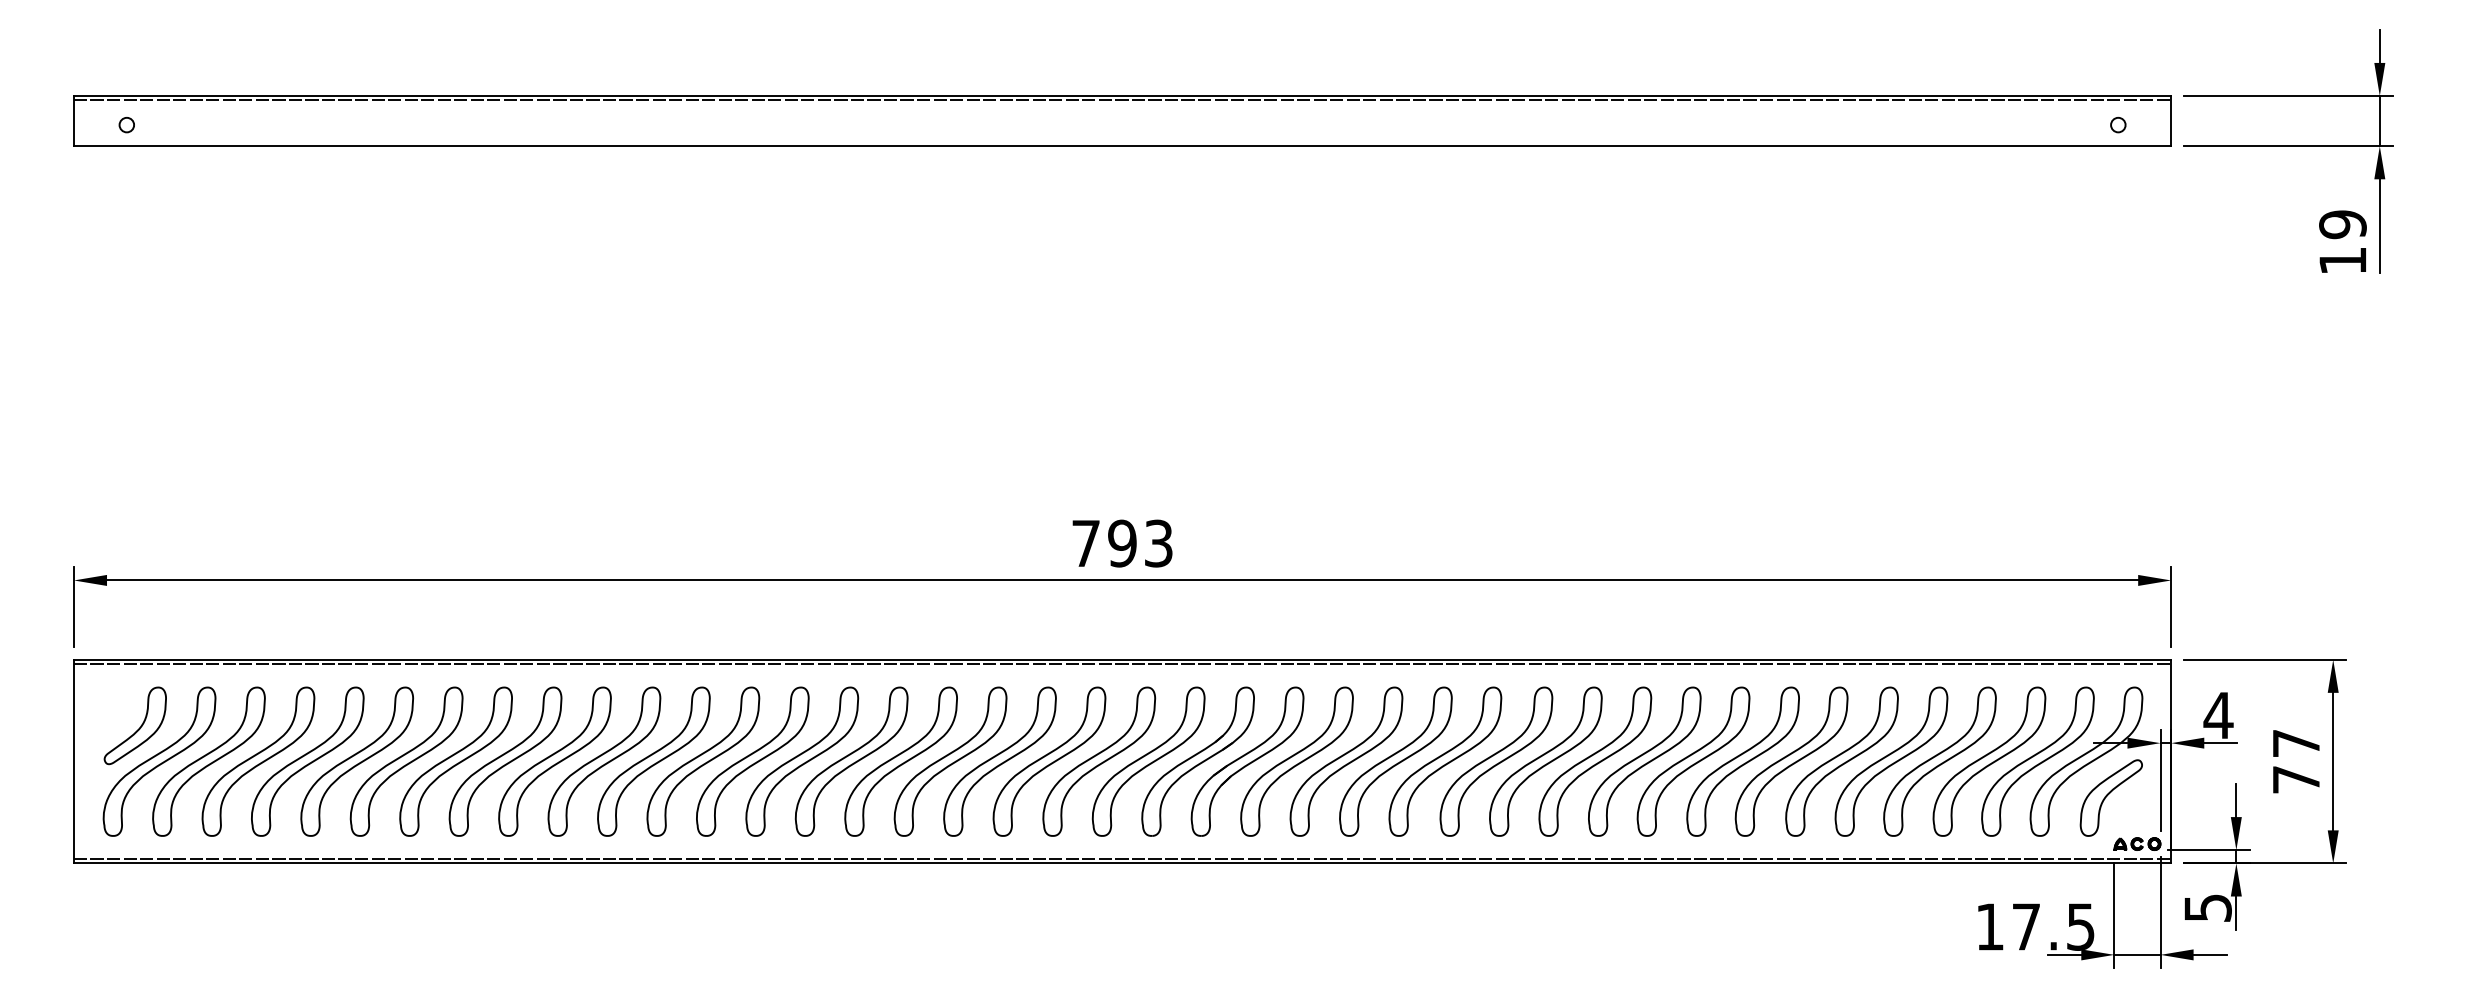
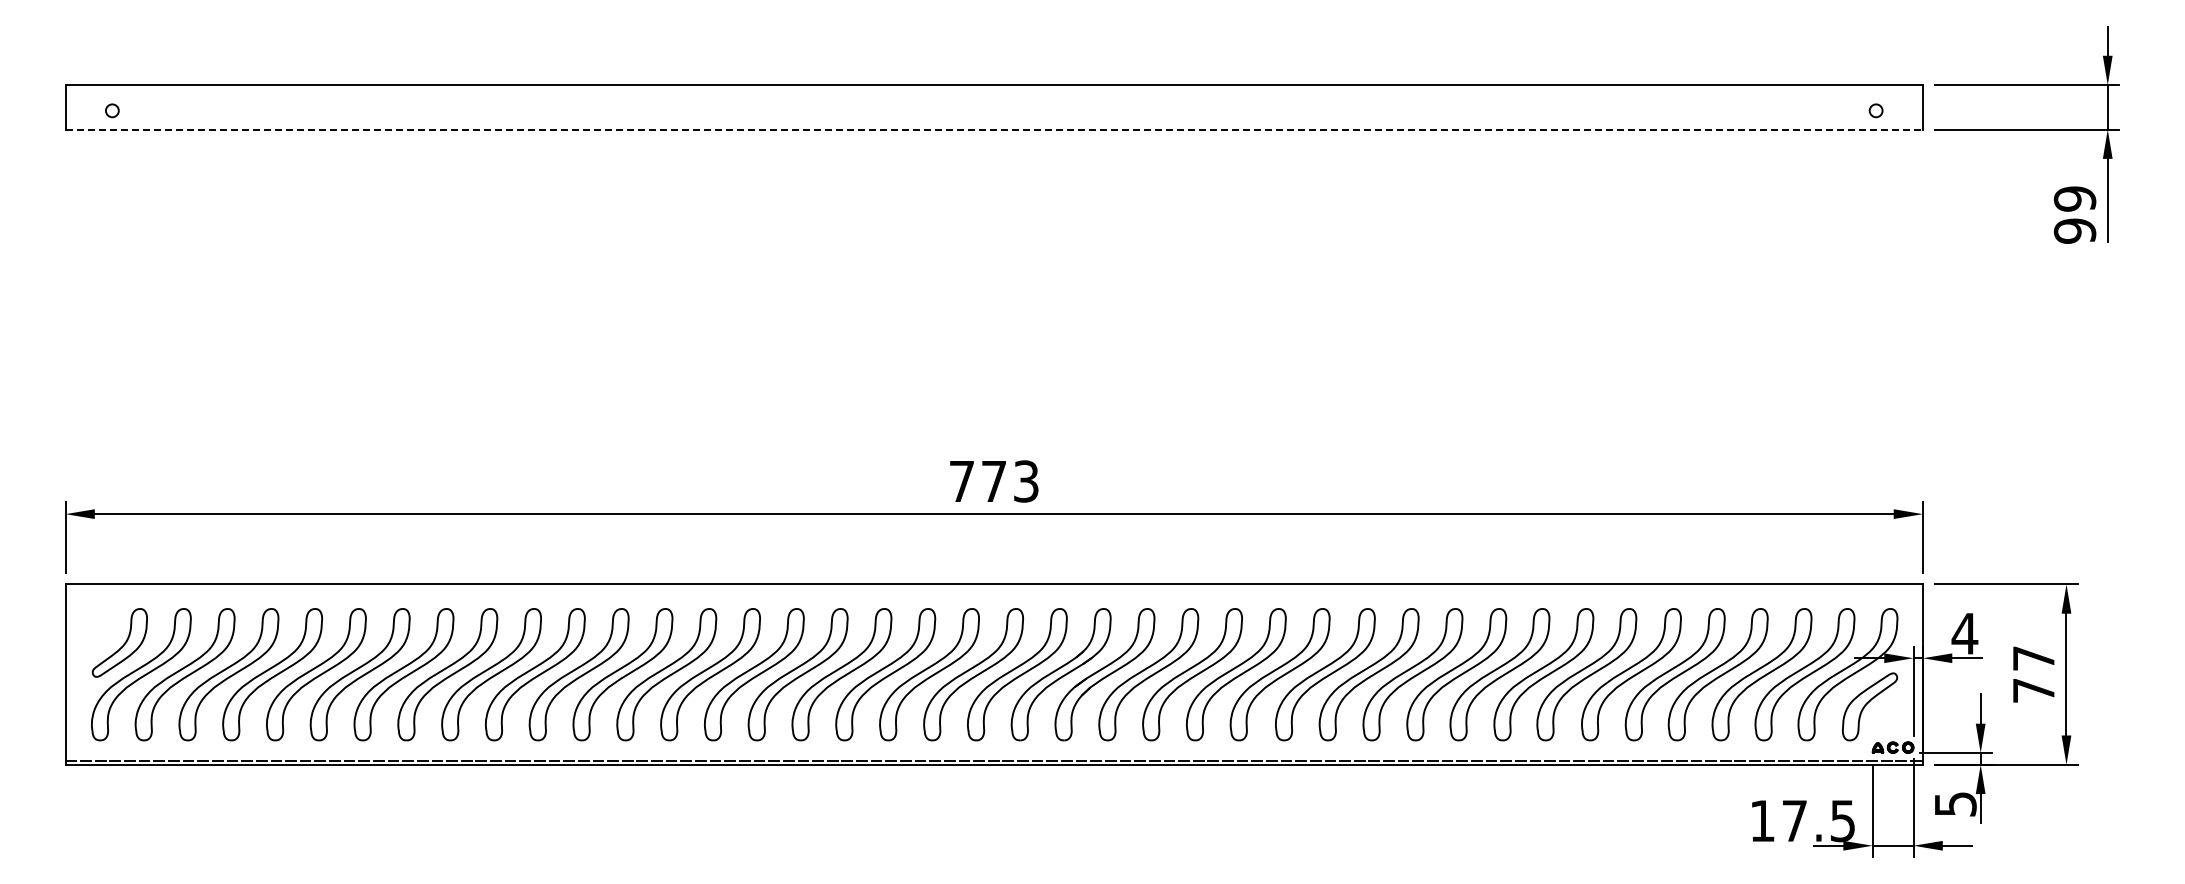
line: (1122, 99) -> (994, 88), removed
line: (1122, 146) -> (994, 129), solid -> dashed
text: (2342, 260) -> (2074, 230), 19 -> 99
text: (1121, 543) -> (993, 481), 793 -> 773
line: (1122, 663) -> (994, 587), removed

